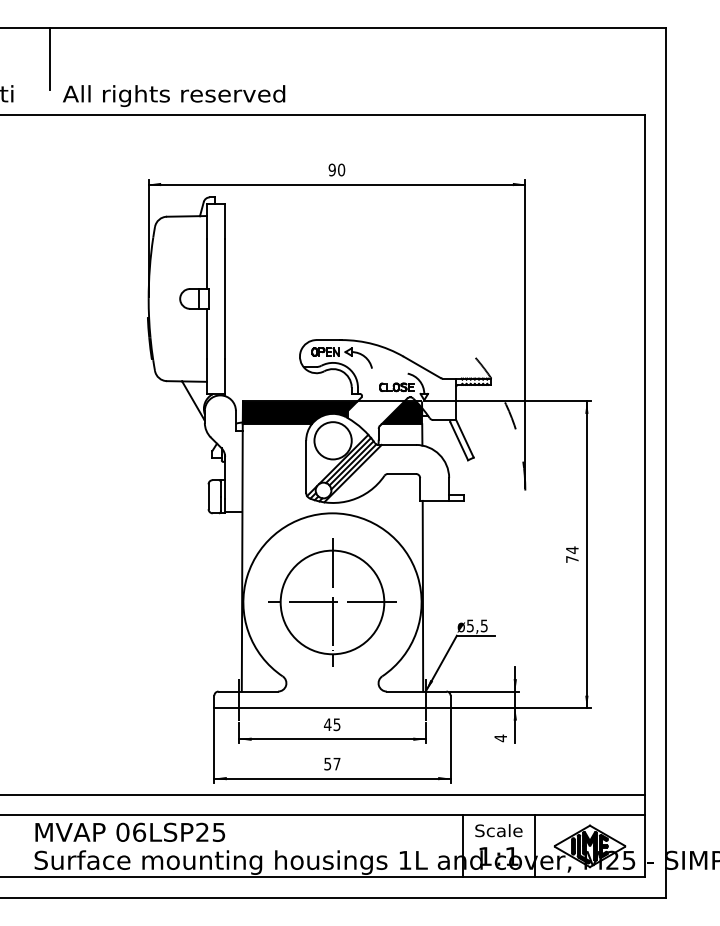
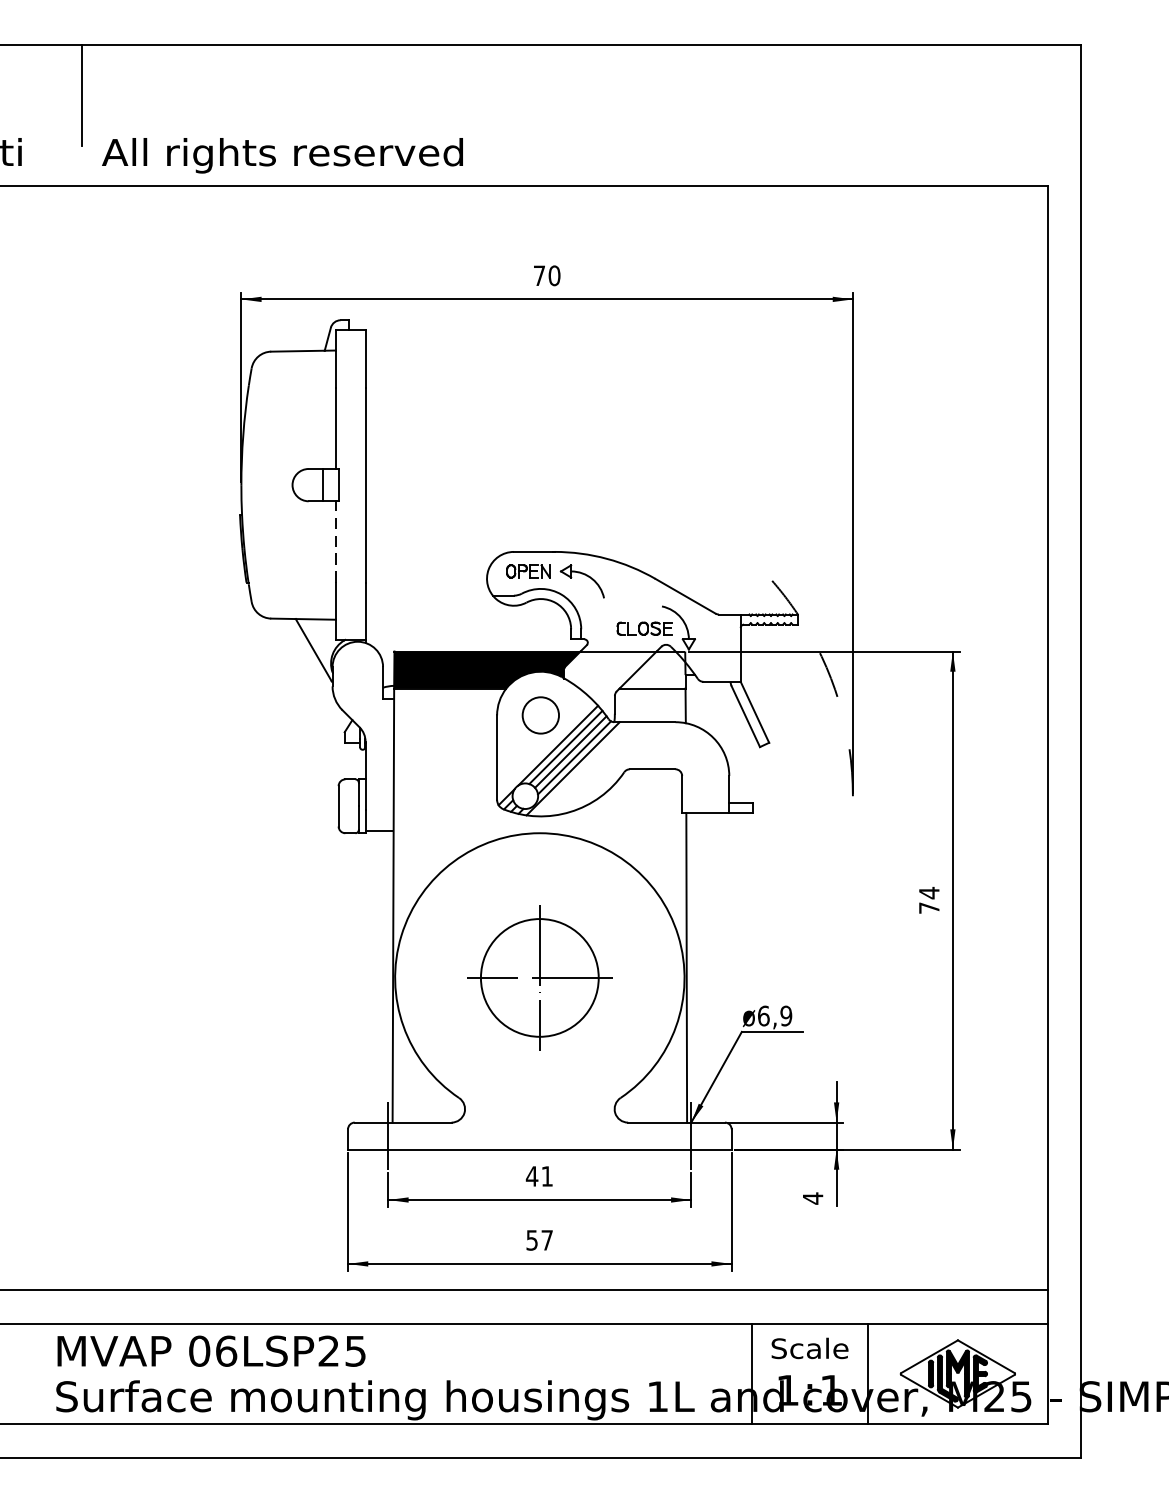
text: (331, 169) -> (538, 274), 90 -> 70
line: (206, 333) -> (335, 541), solid -> dashed
fill: (401, 412) -> (651, 669), removed
circle: (332, 440) -> (539, 714), size x0.6
part: (332, 602) -> (539, 977), size x0.7
text: (476, 625) -> (773, 1015), ø5,5 -> ø6,9
text: (336, 724) -> (546, 1176), 45 -> 41

